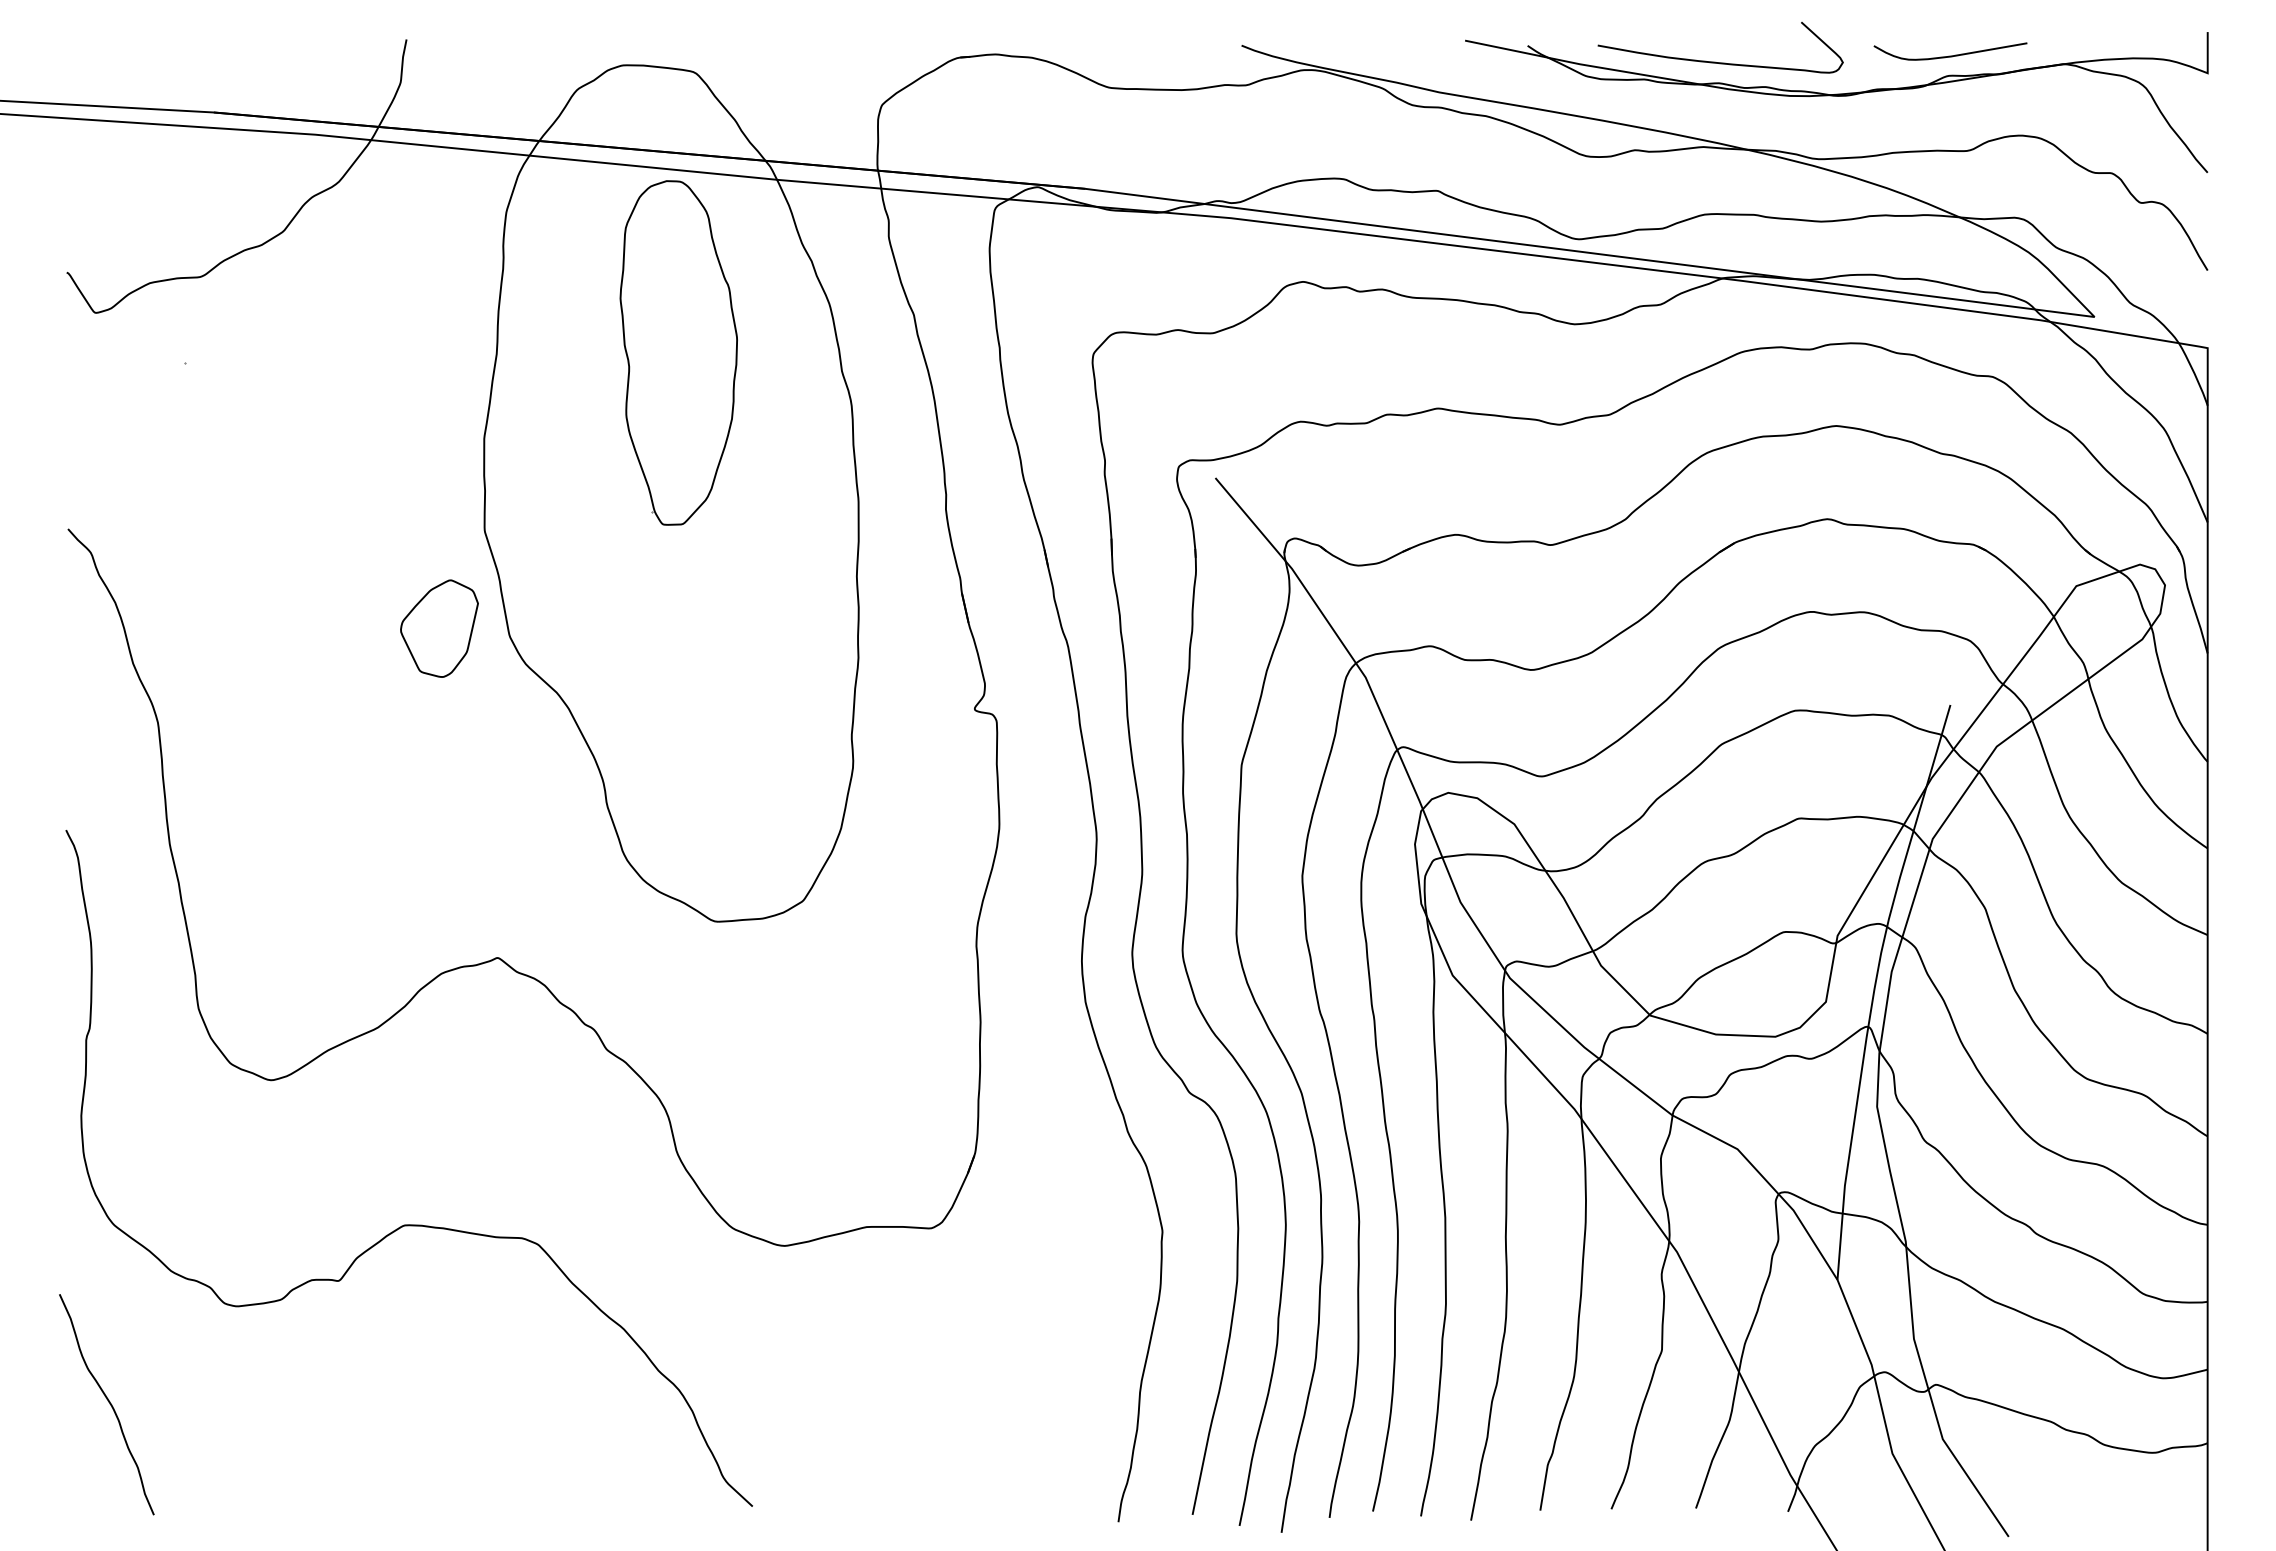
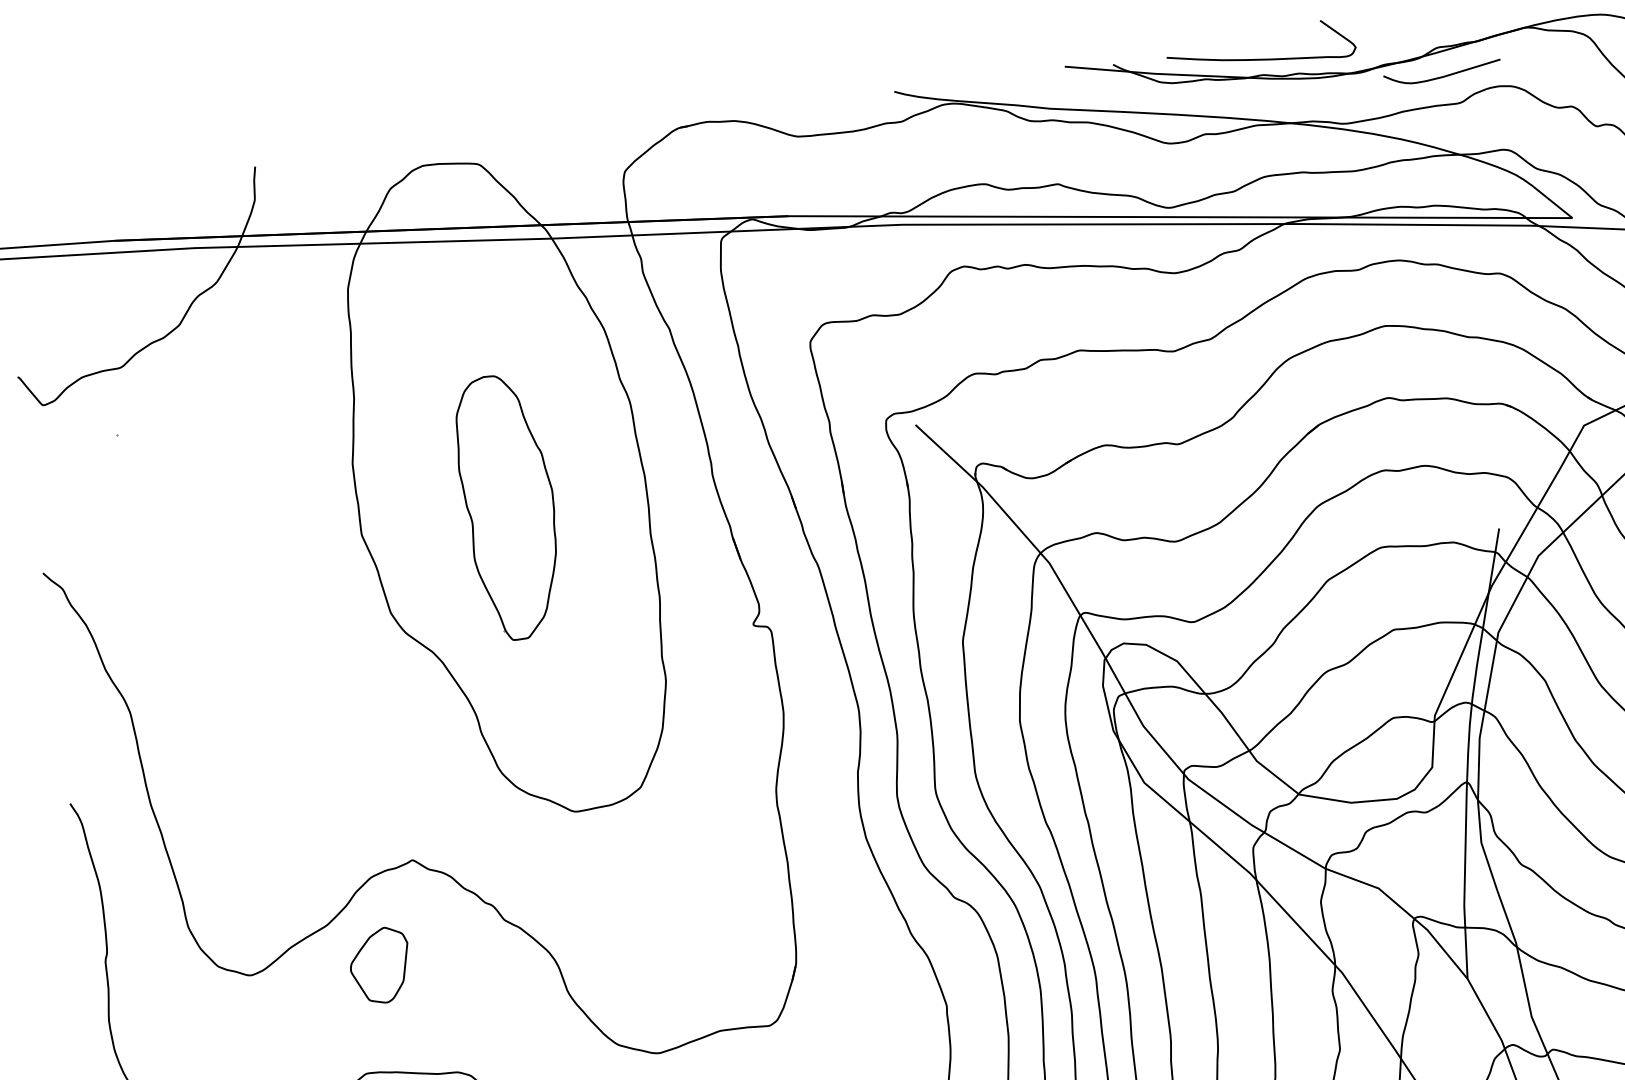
curve: (1950, 55) -> (1442, 76), moved
part: (678, 352) -> (508, 507), moved
part: (439, 628) -> (380, 965), moved

